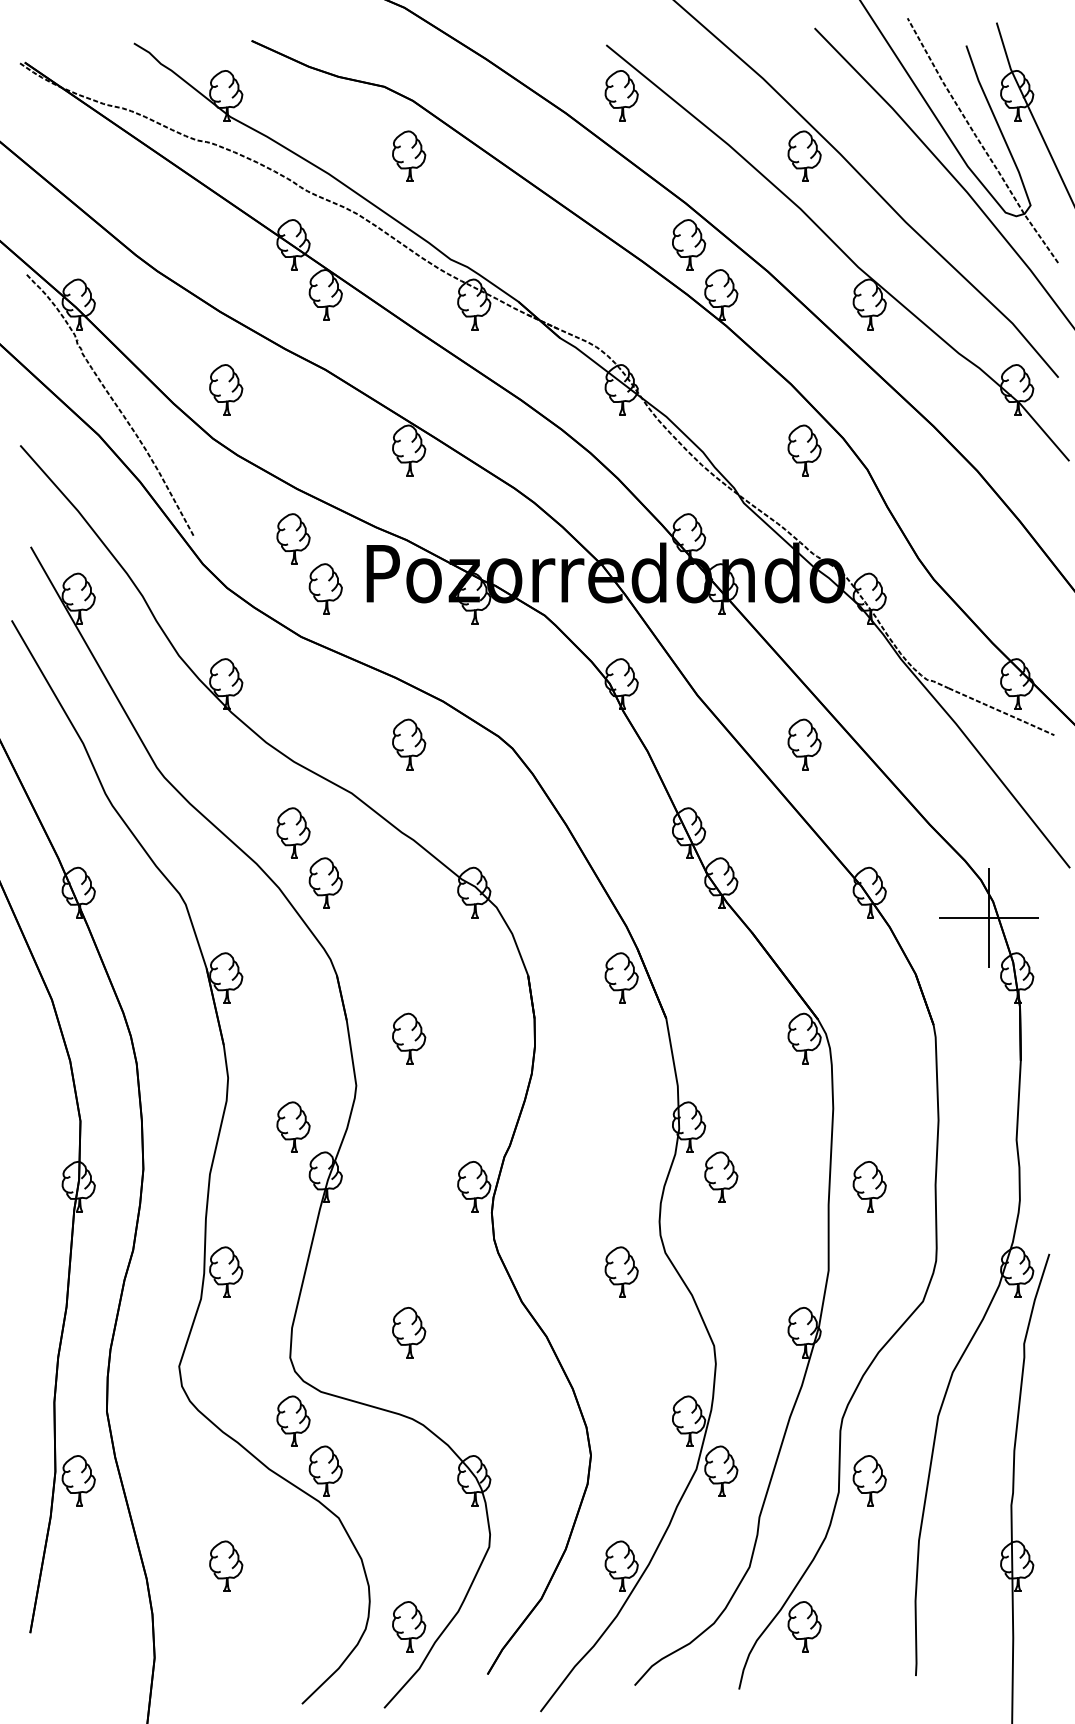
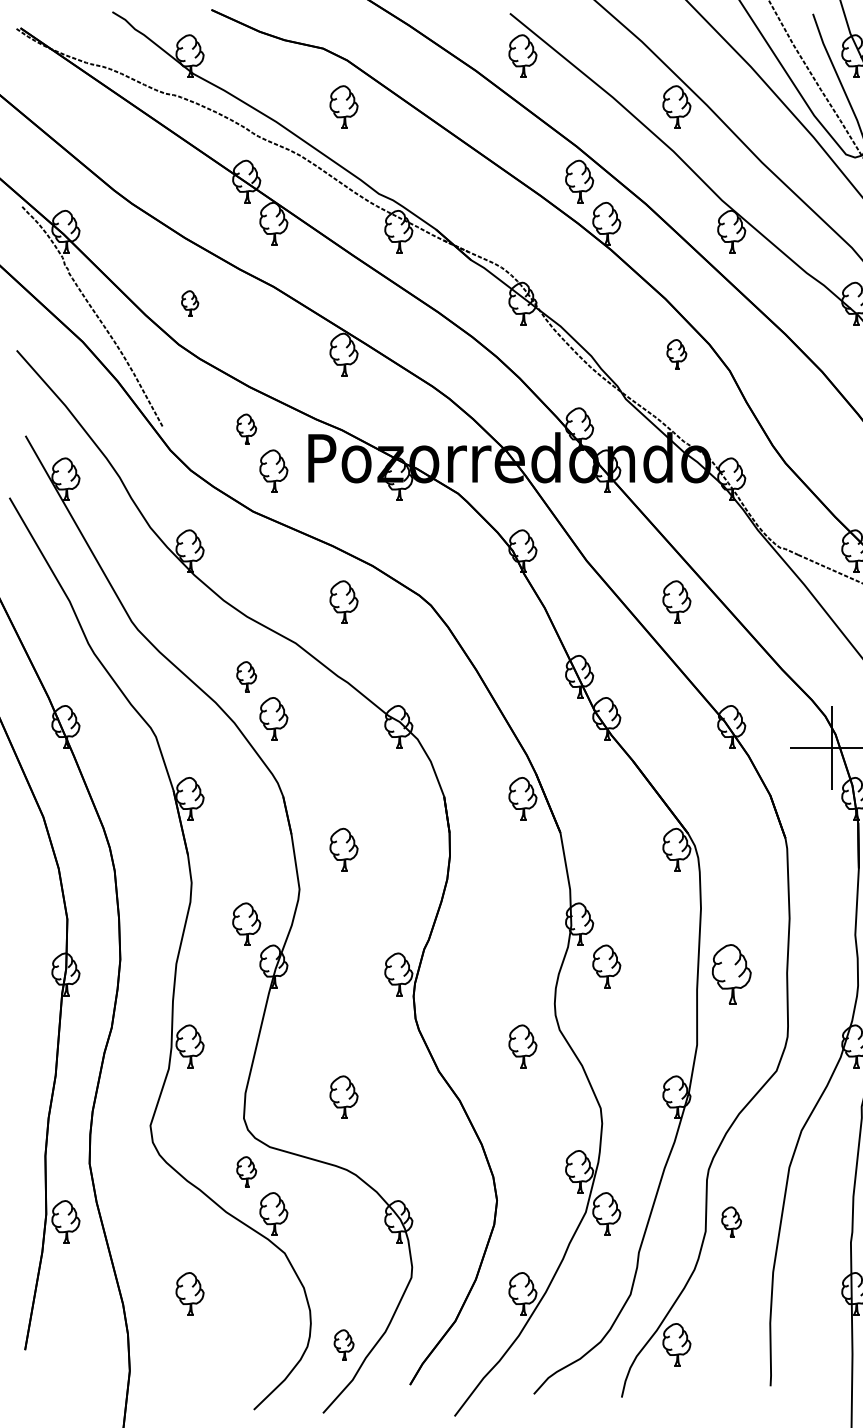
part: (226, 389) -> (190, 303), size x0.6
part: (804, 450) -> (676, 354), size x0.7
part: (293, 538) -> (246, 428), size x0.7
part: (293, 832) -> (246, 676), size x0.7
part: (869, 1186) -> (731, 974), size x1.4
part: (293, 1420) -> (246, 1171), size x0.7
part: (869, 1480) -> (731, 1221), size x0.7
part: (409, 1626) -> (344, 1344), size x0.7

